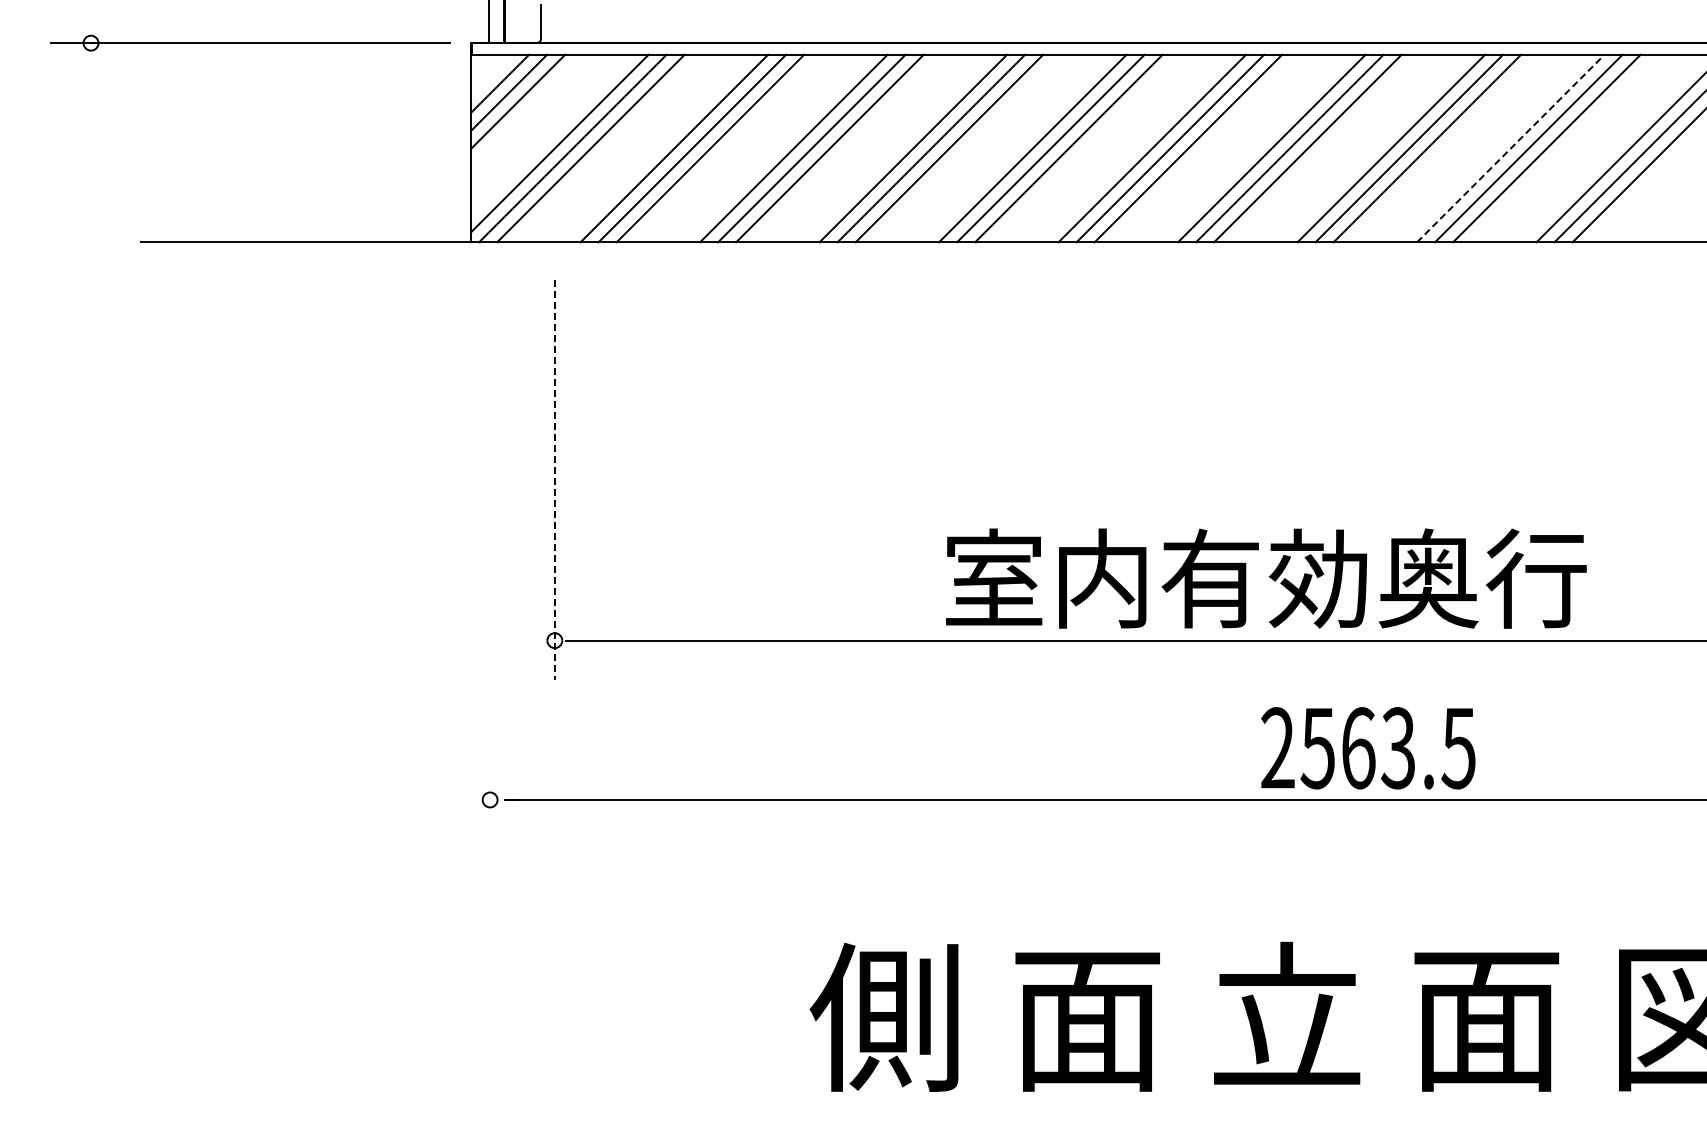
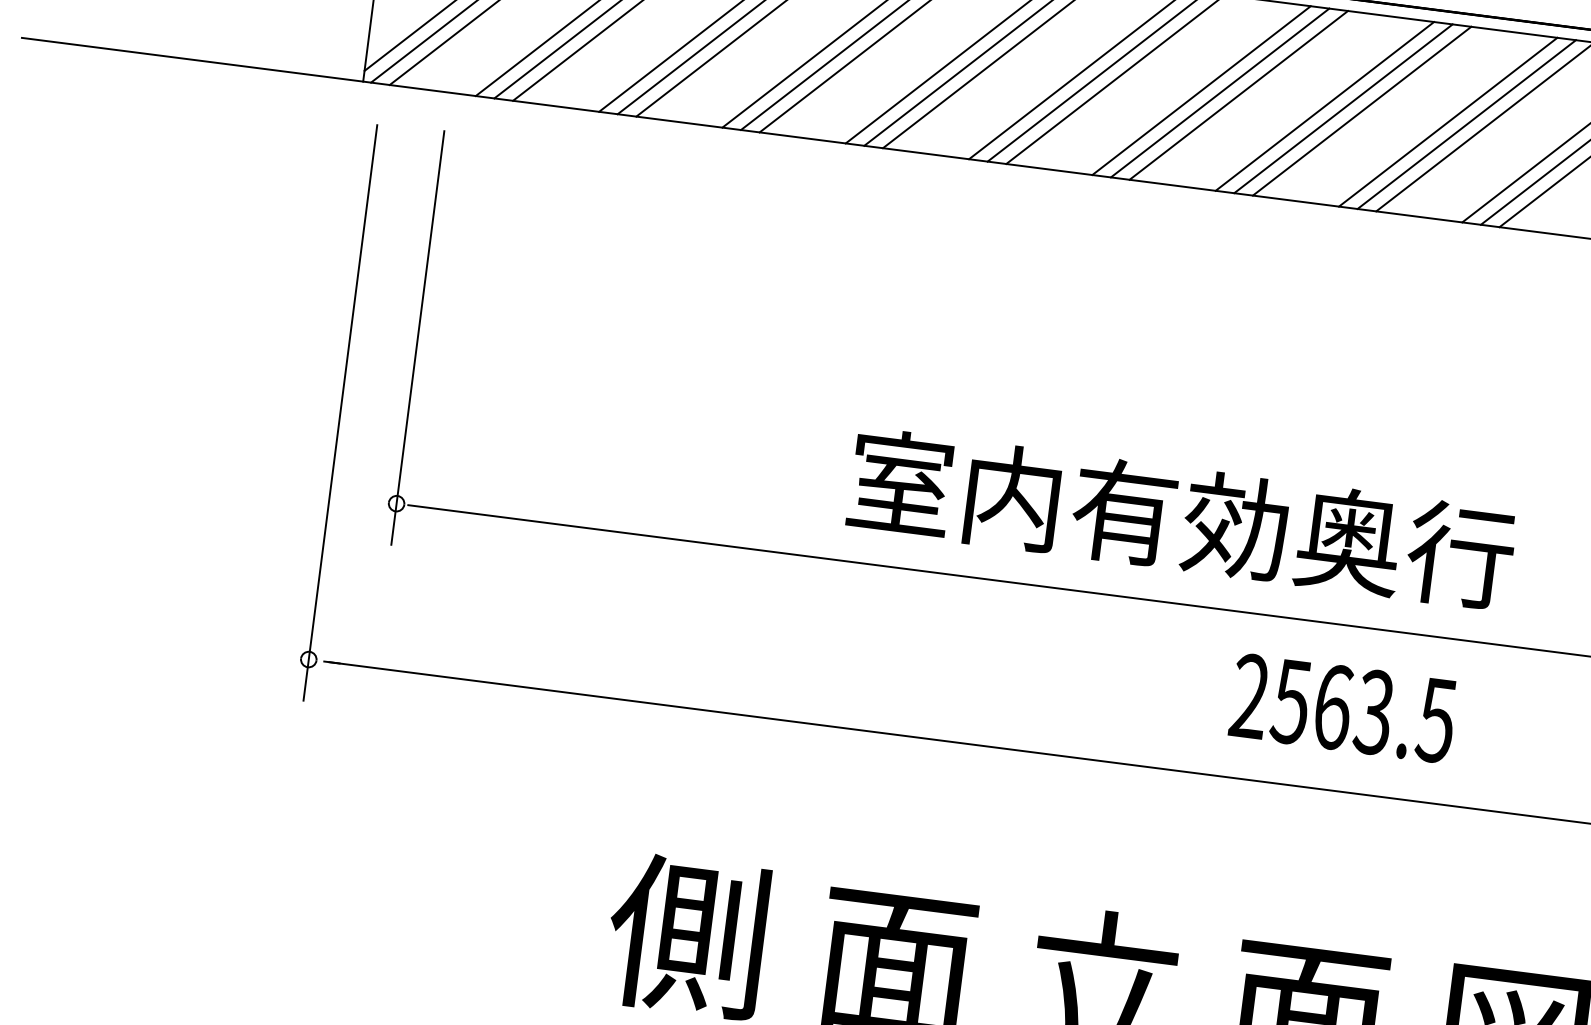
line: (1510, 148) -> (1447, 122), dashed -> solid
line: (554, 480) -> (417, 338), dashed -> solid
line: (490, 560) -> (340, 412), added
text: (1266, 578) -> (1182, 519), moved
text: (1368, 748) -> (1343, 708), moved

